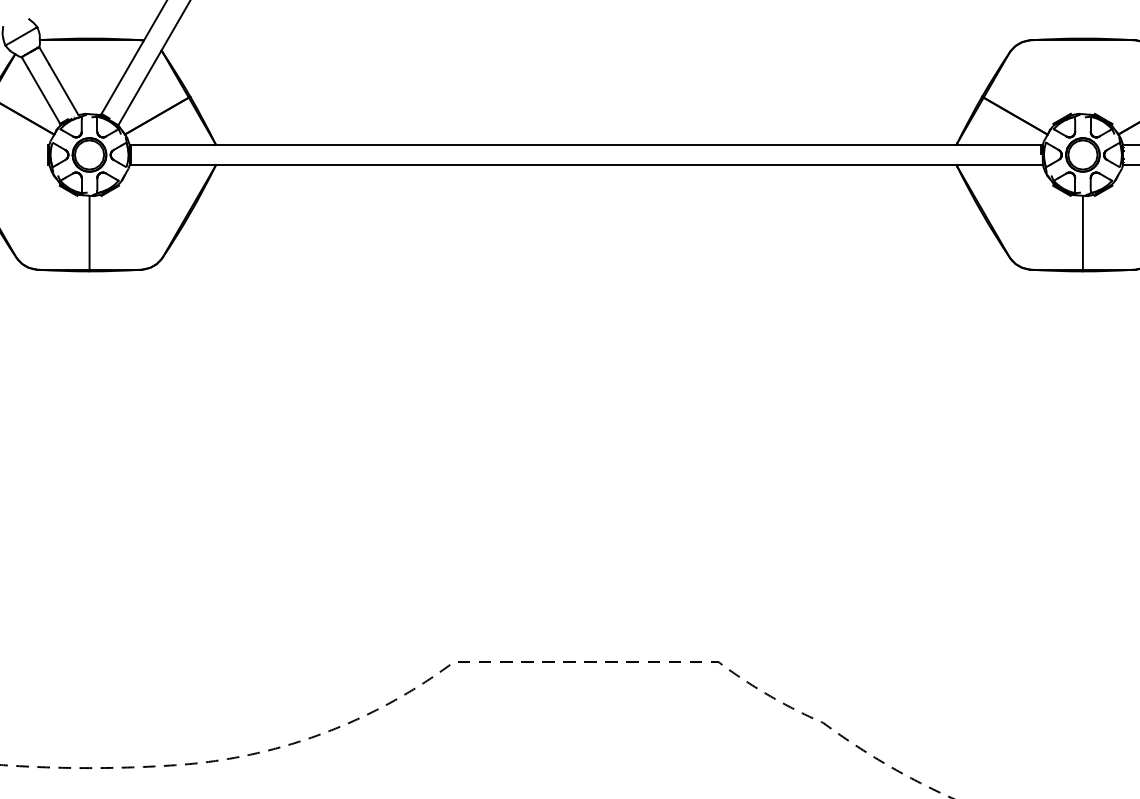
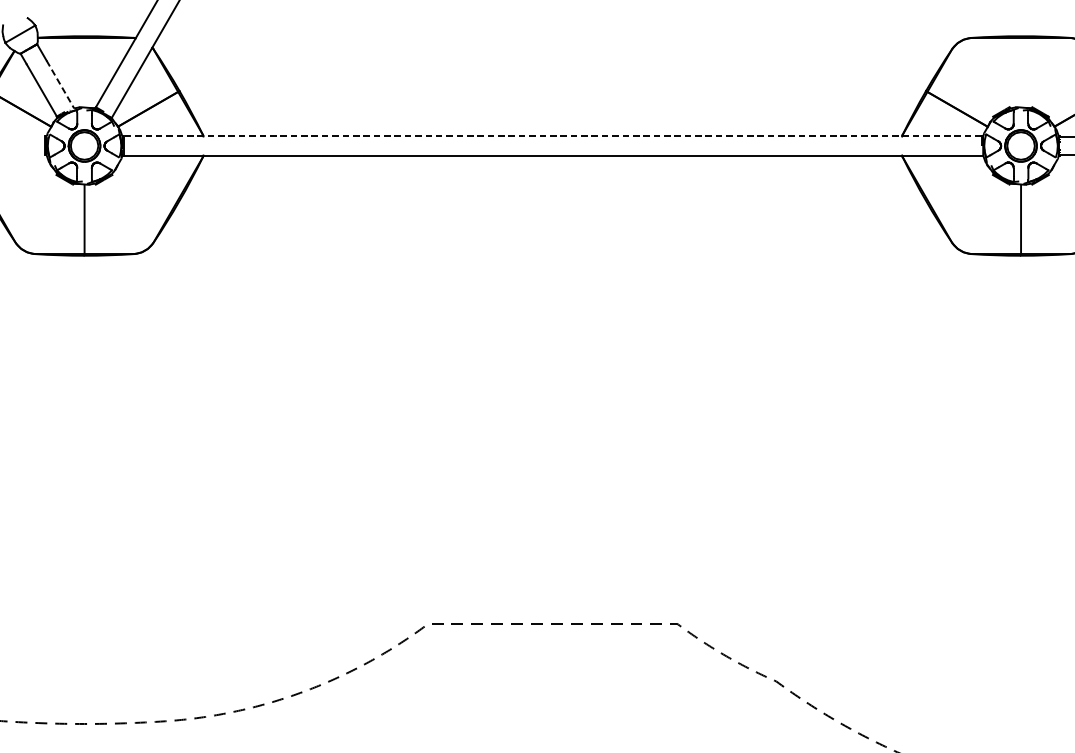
line: (64, 90) -> (60, 85), solid -> dashed
line: (585, 144) -> (552, 136), solid -> dashed

